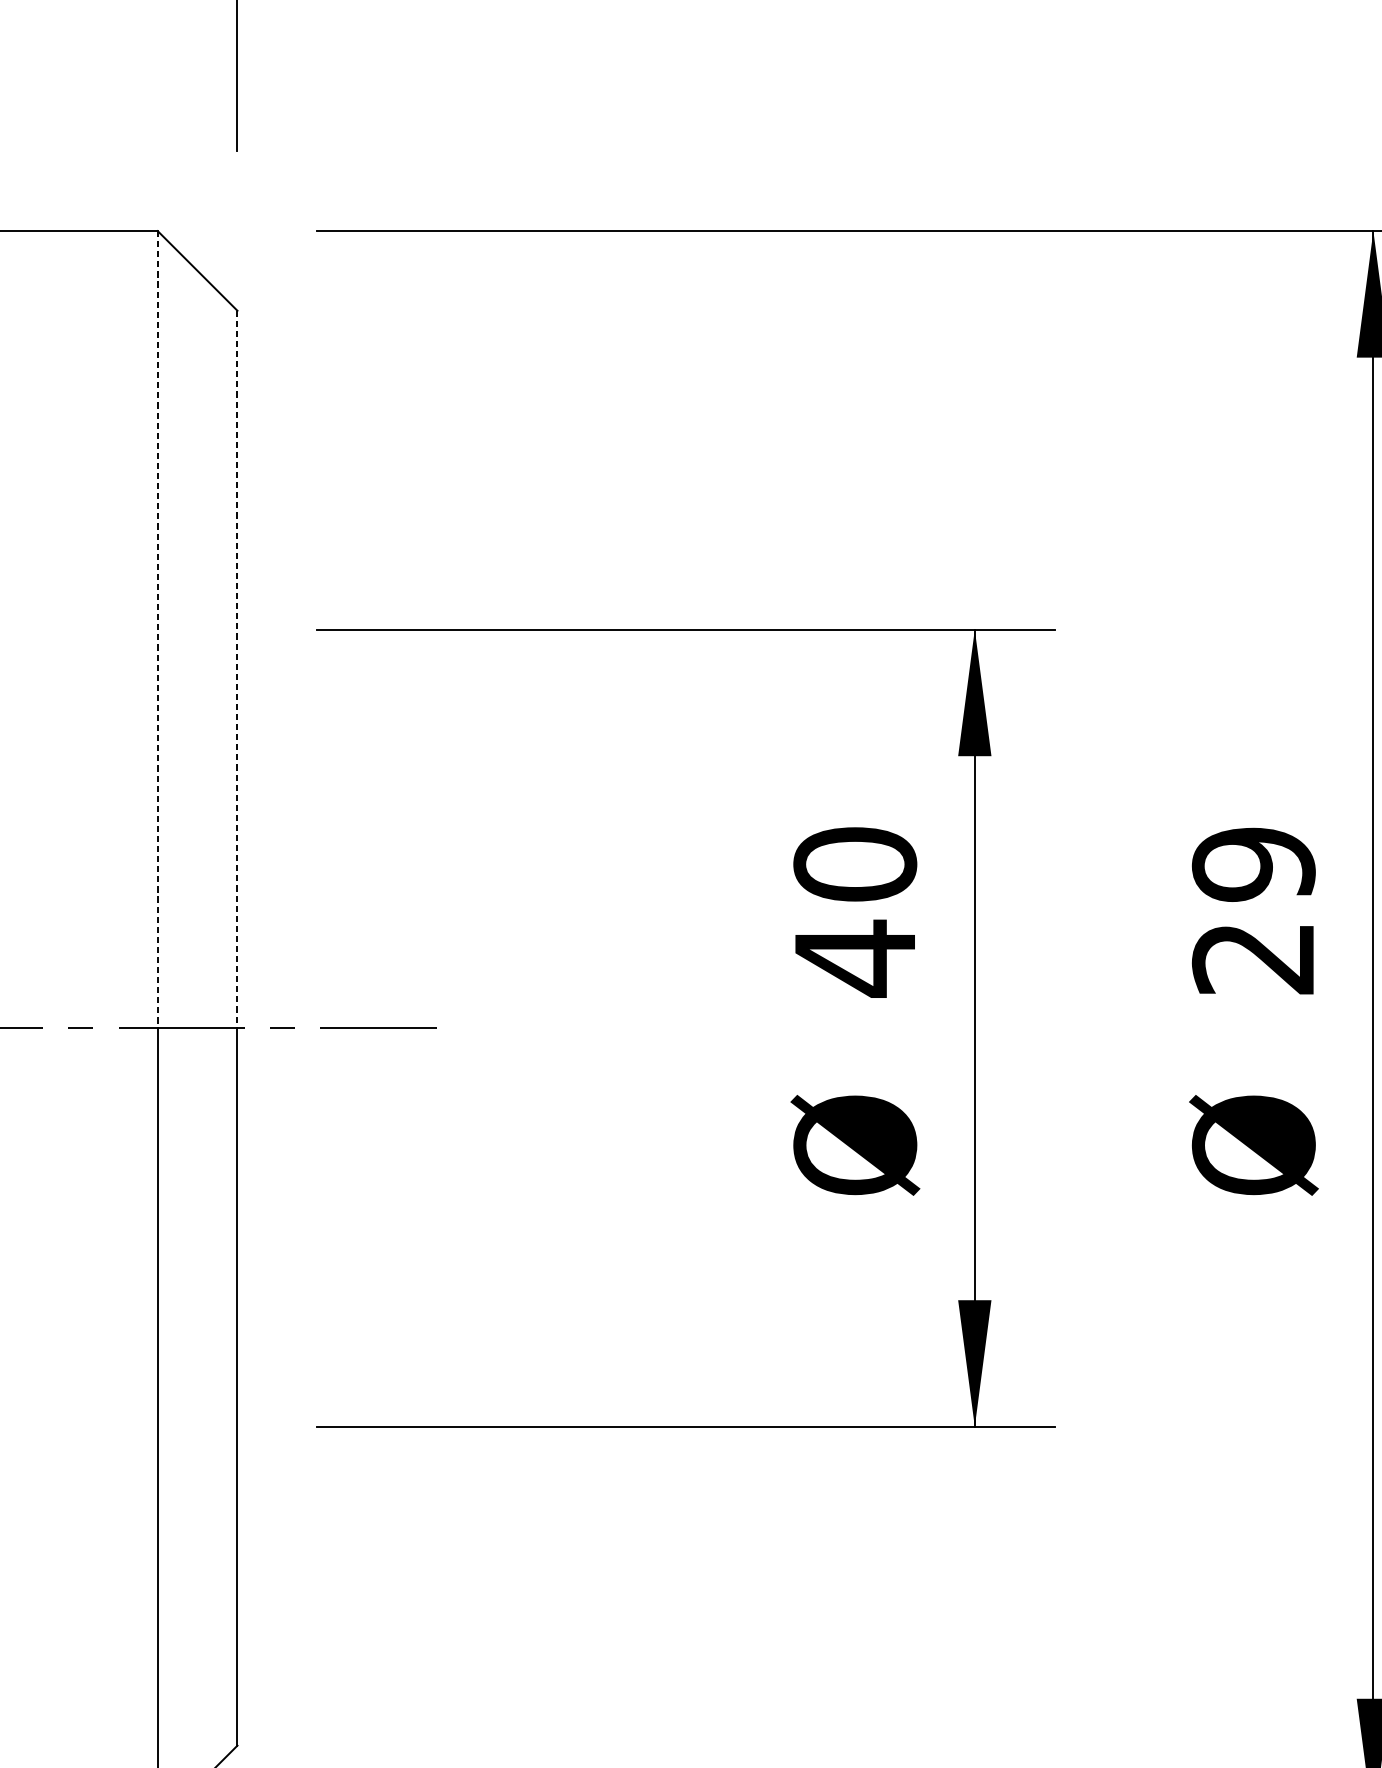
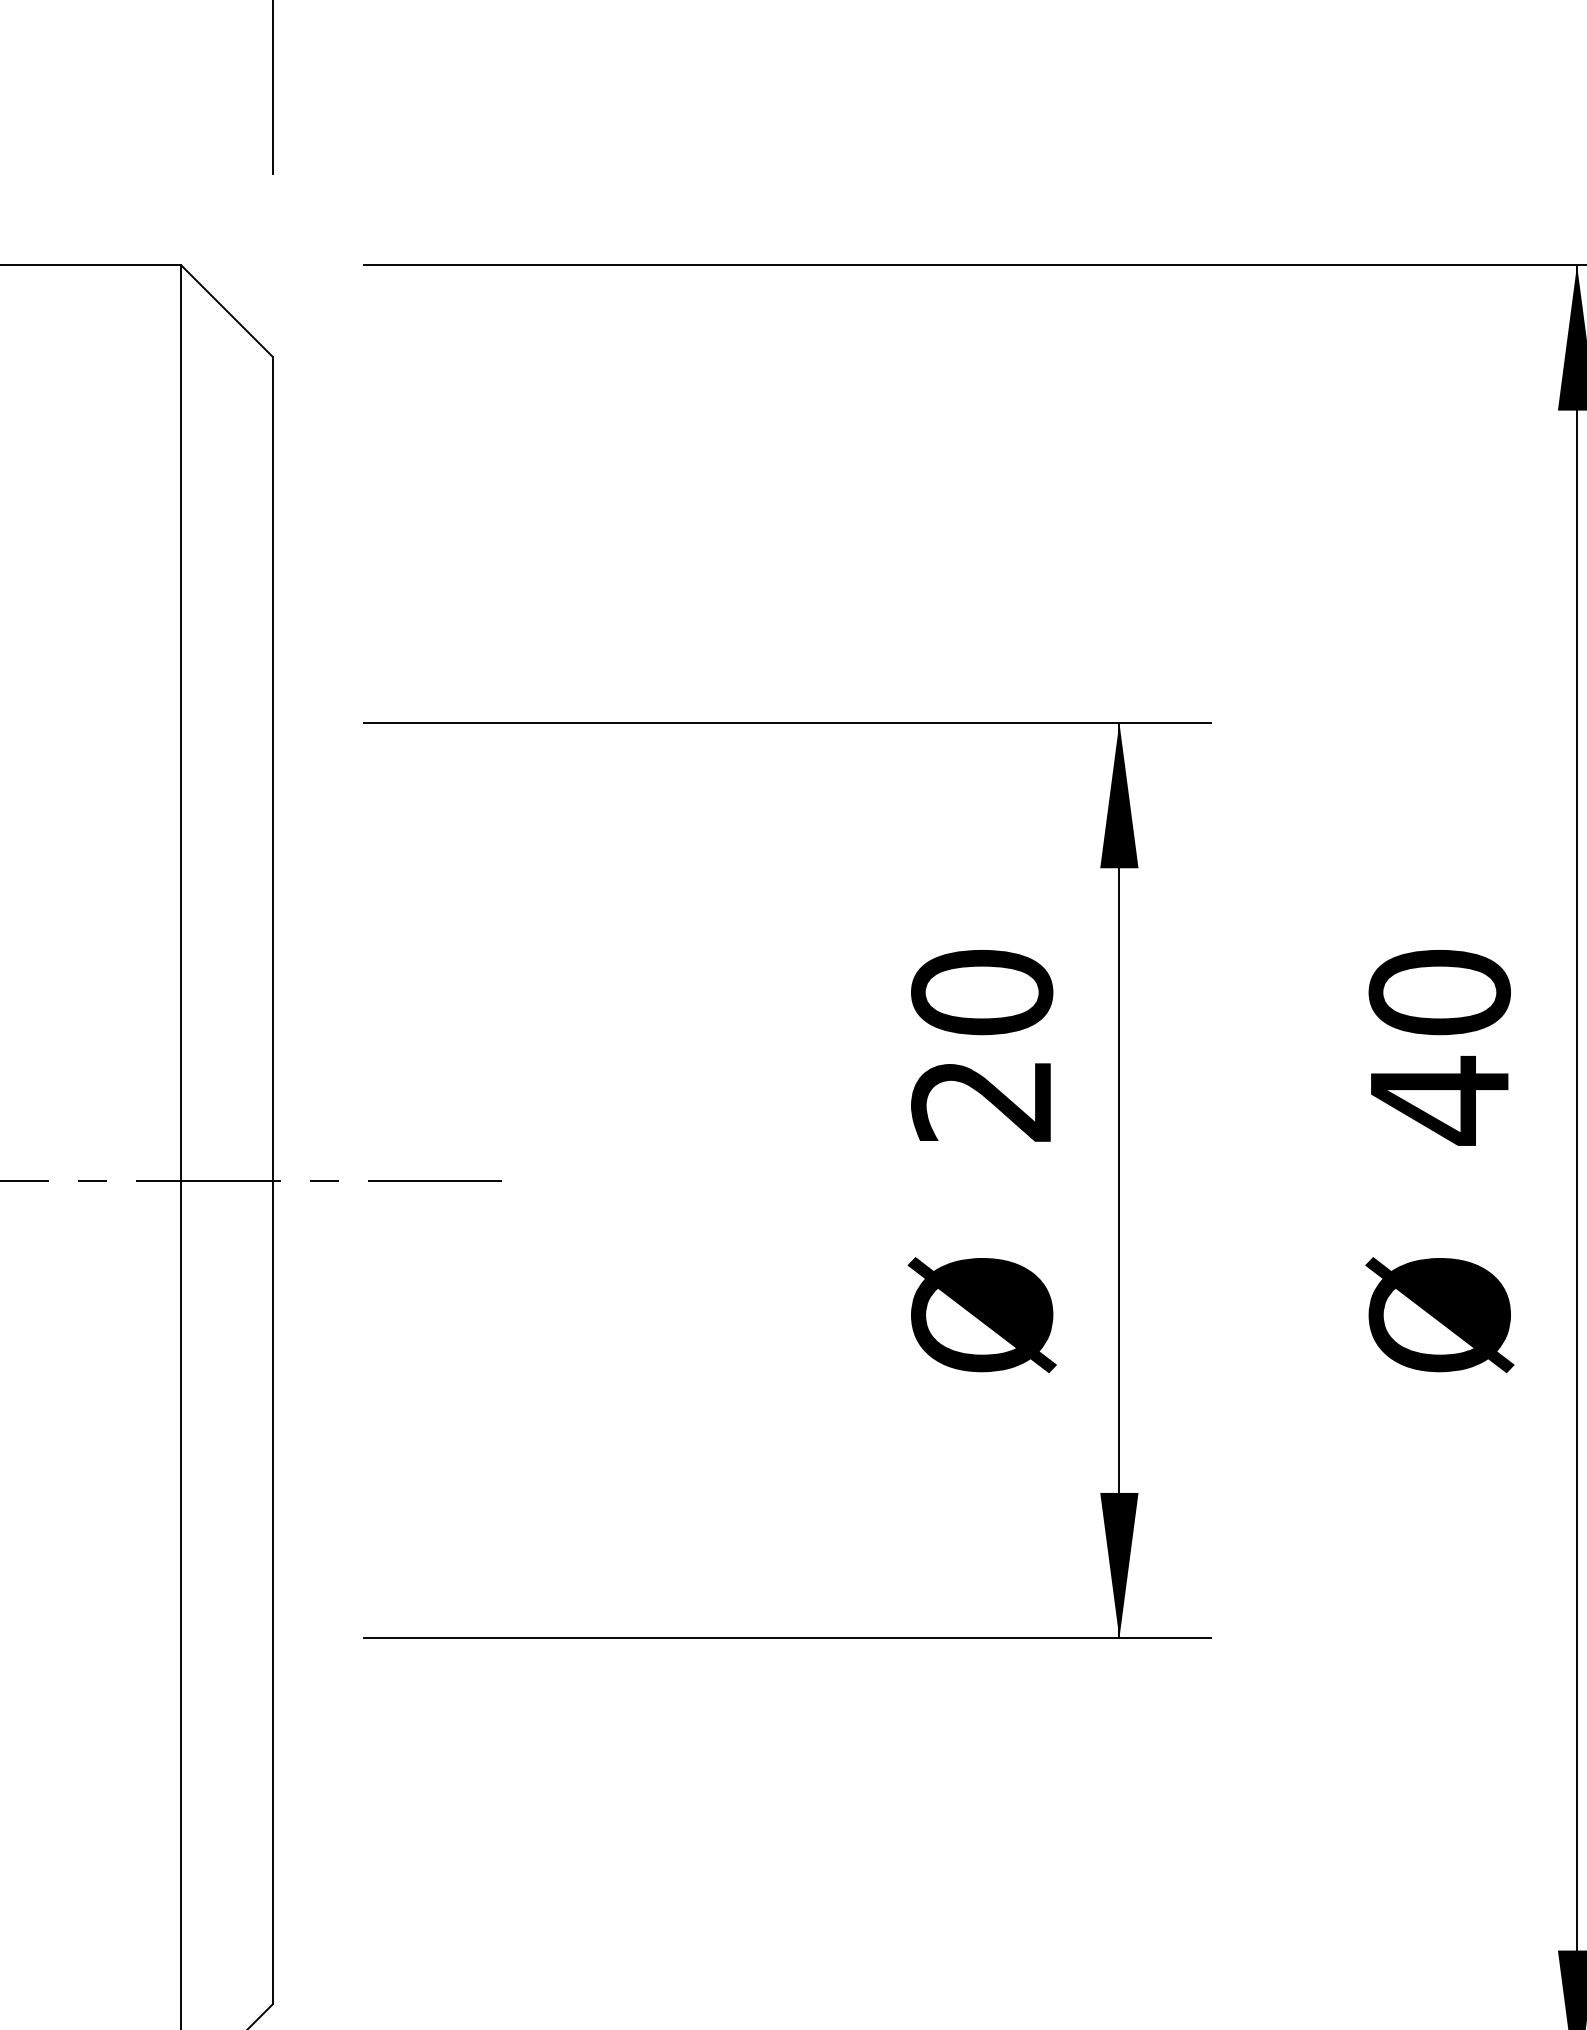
line: (158, 629) -> (181, 722), dashed -> solid
line: (237, 669) -> (272, 768), dashed -> solid
text: (1253, 912) -> (1439, 1047), 29 -> 40
text: (853, 958) -> (980, 1100), 40 -> 20

